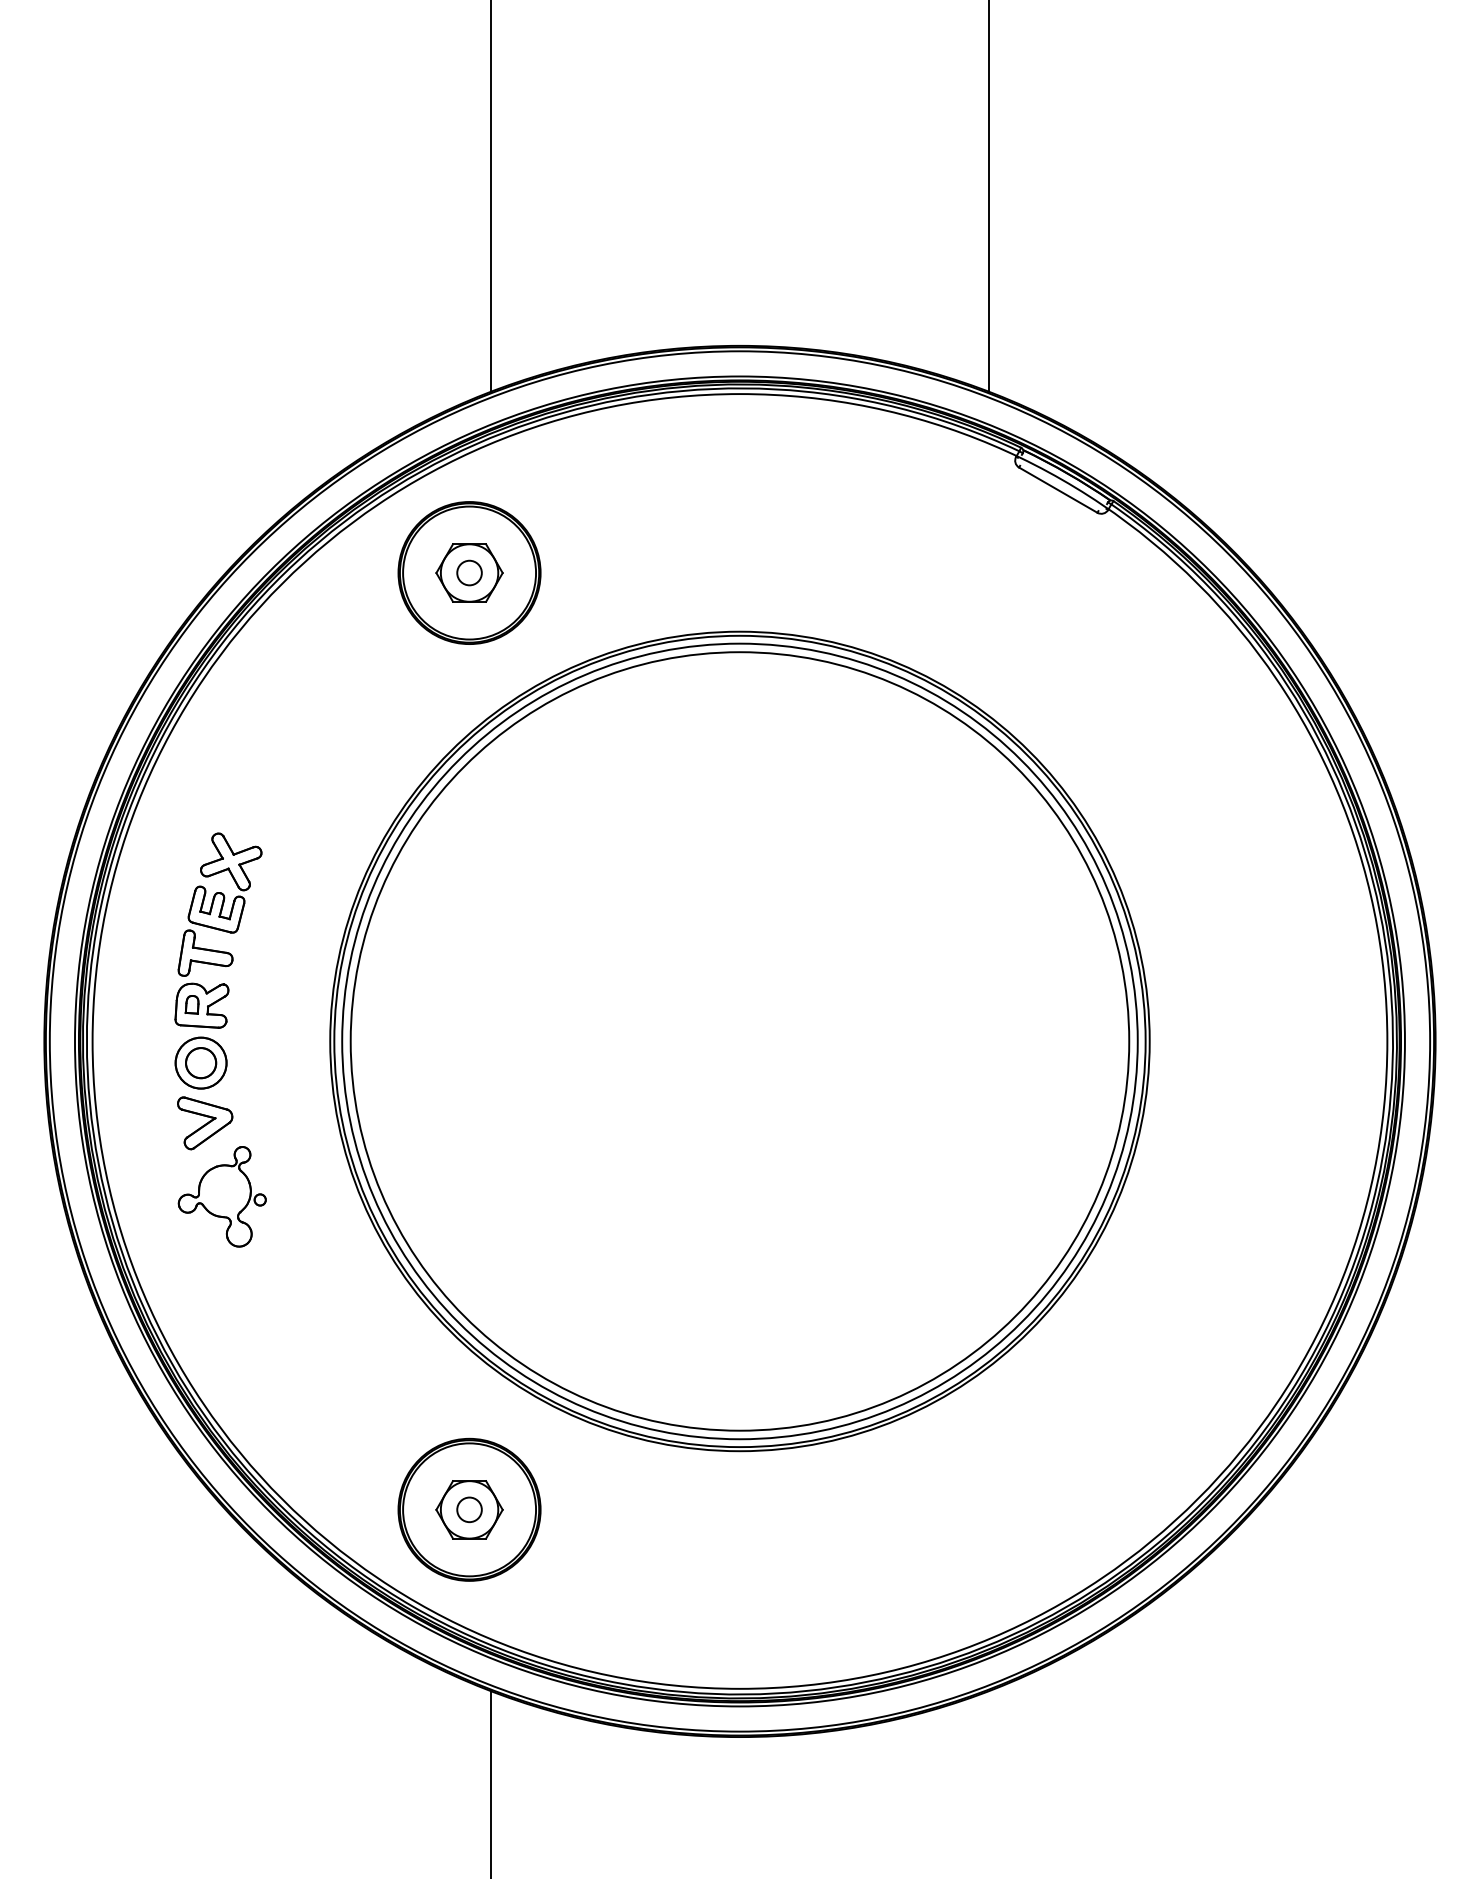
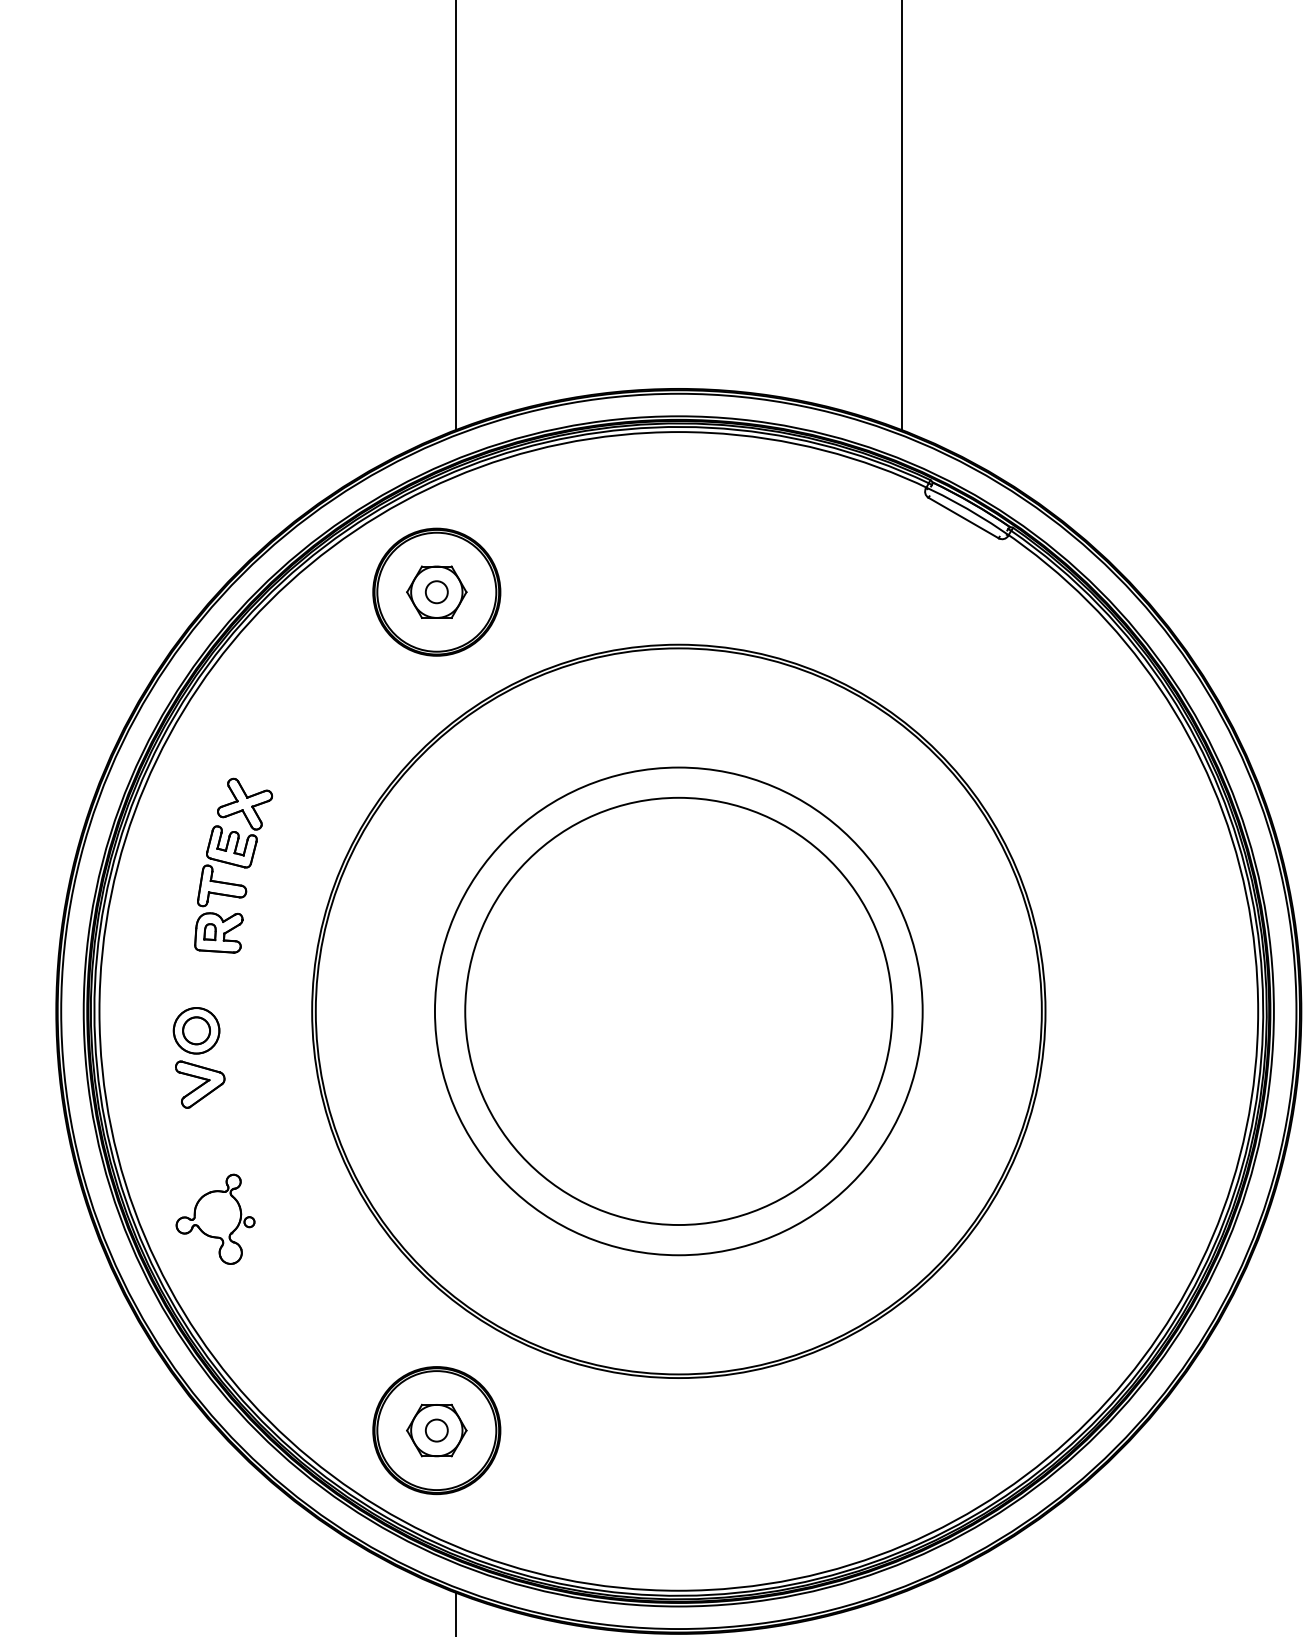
part: (218, 930) -> (233, 865), moved
circle: (739, 1041) -> (678, 1011), size x0.6
circle: (739, 1041) -> (678, 1011), size x0.7
part: (221, 1196) -> (214, 1219), moved

